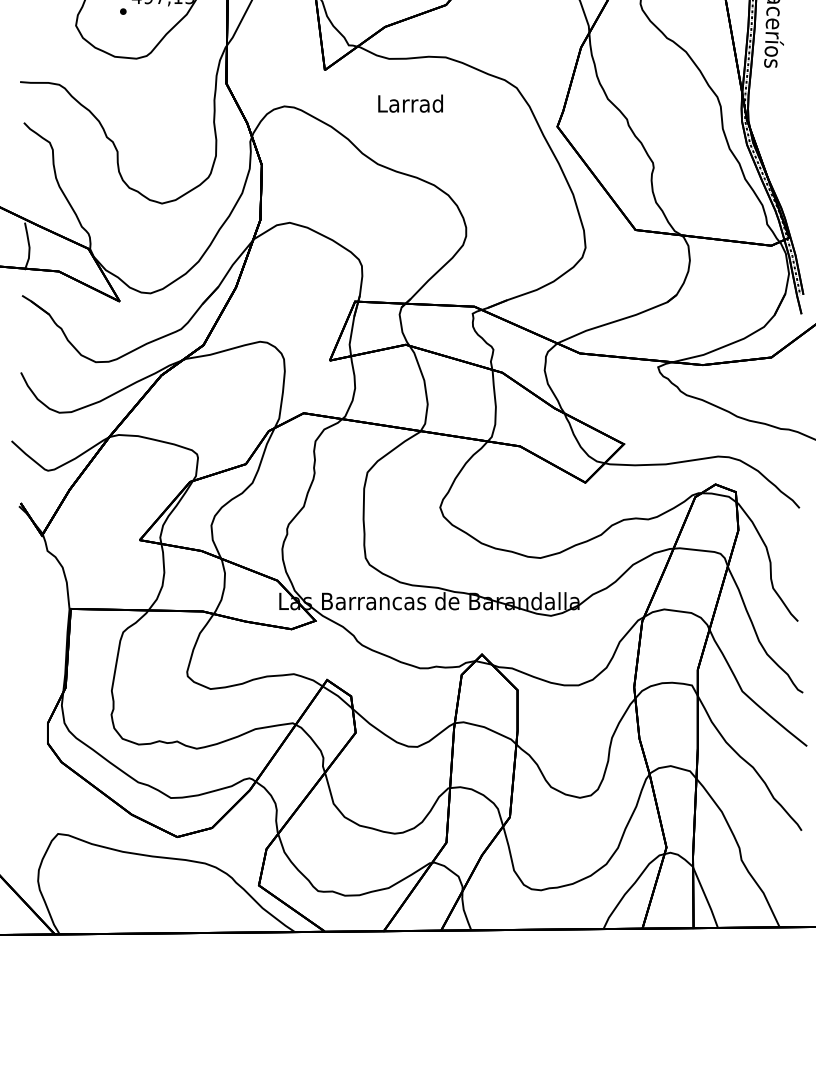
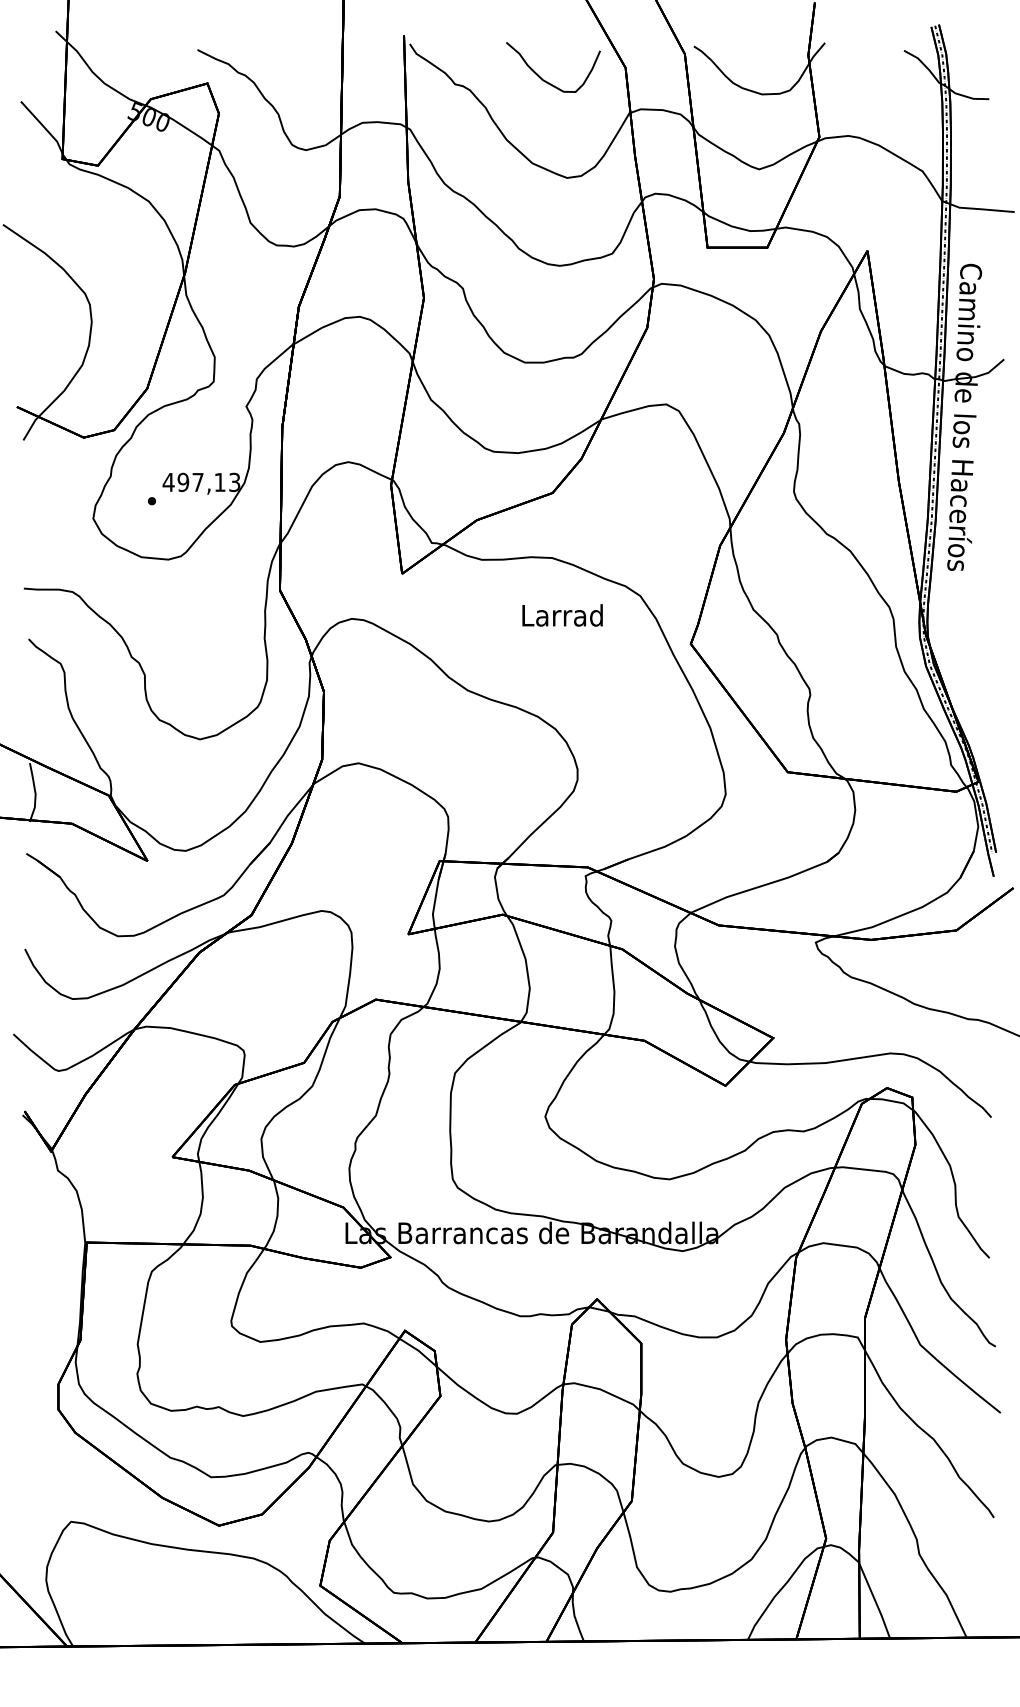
text: (410, 103) -> (562, 615), moved

